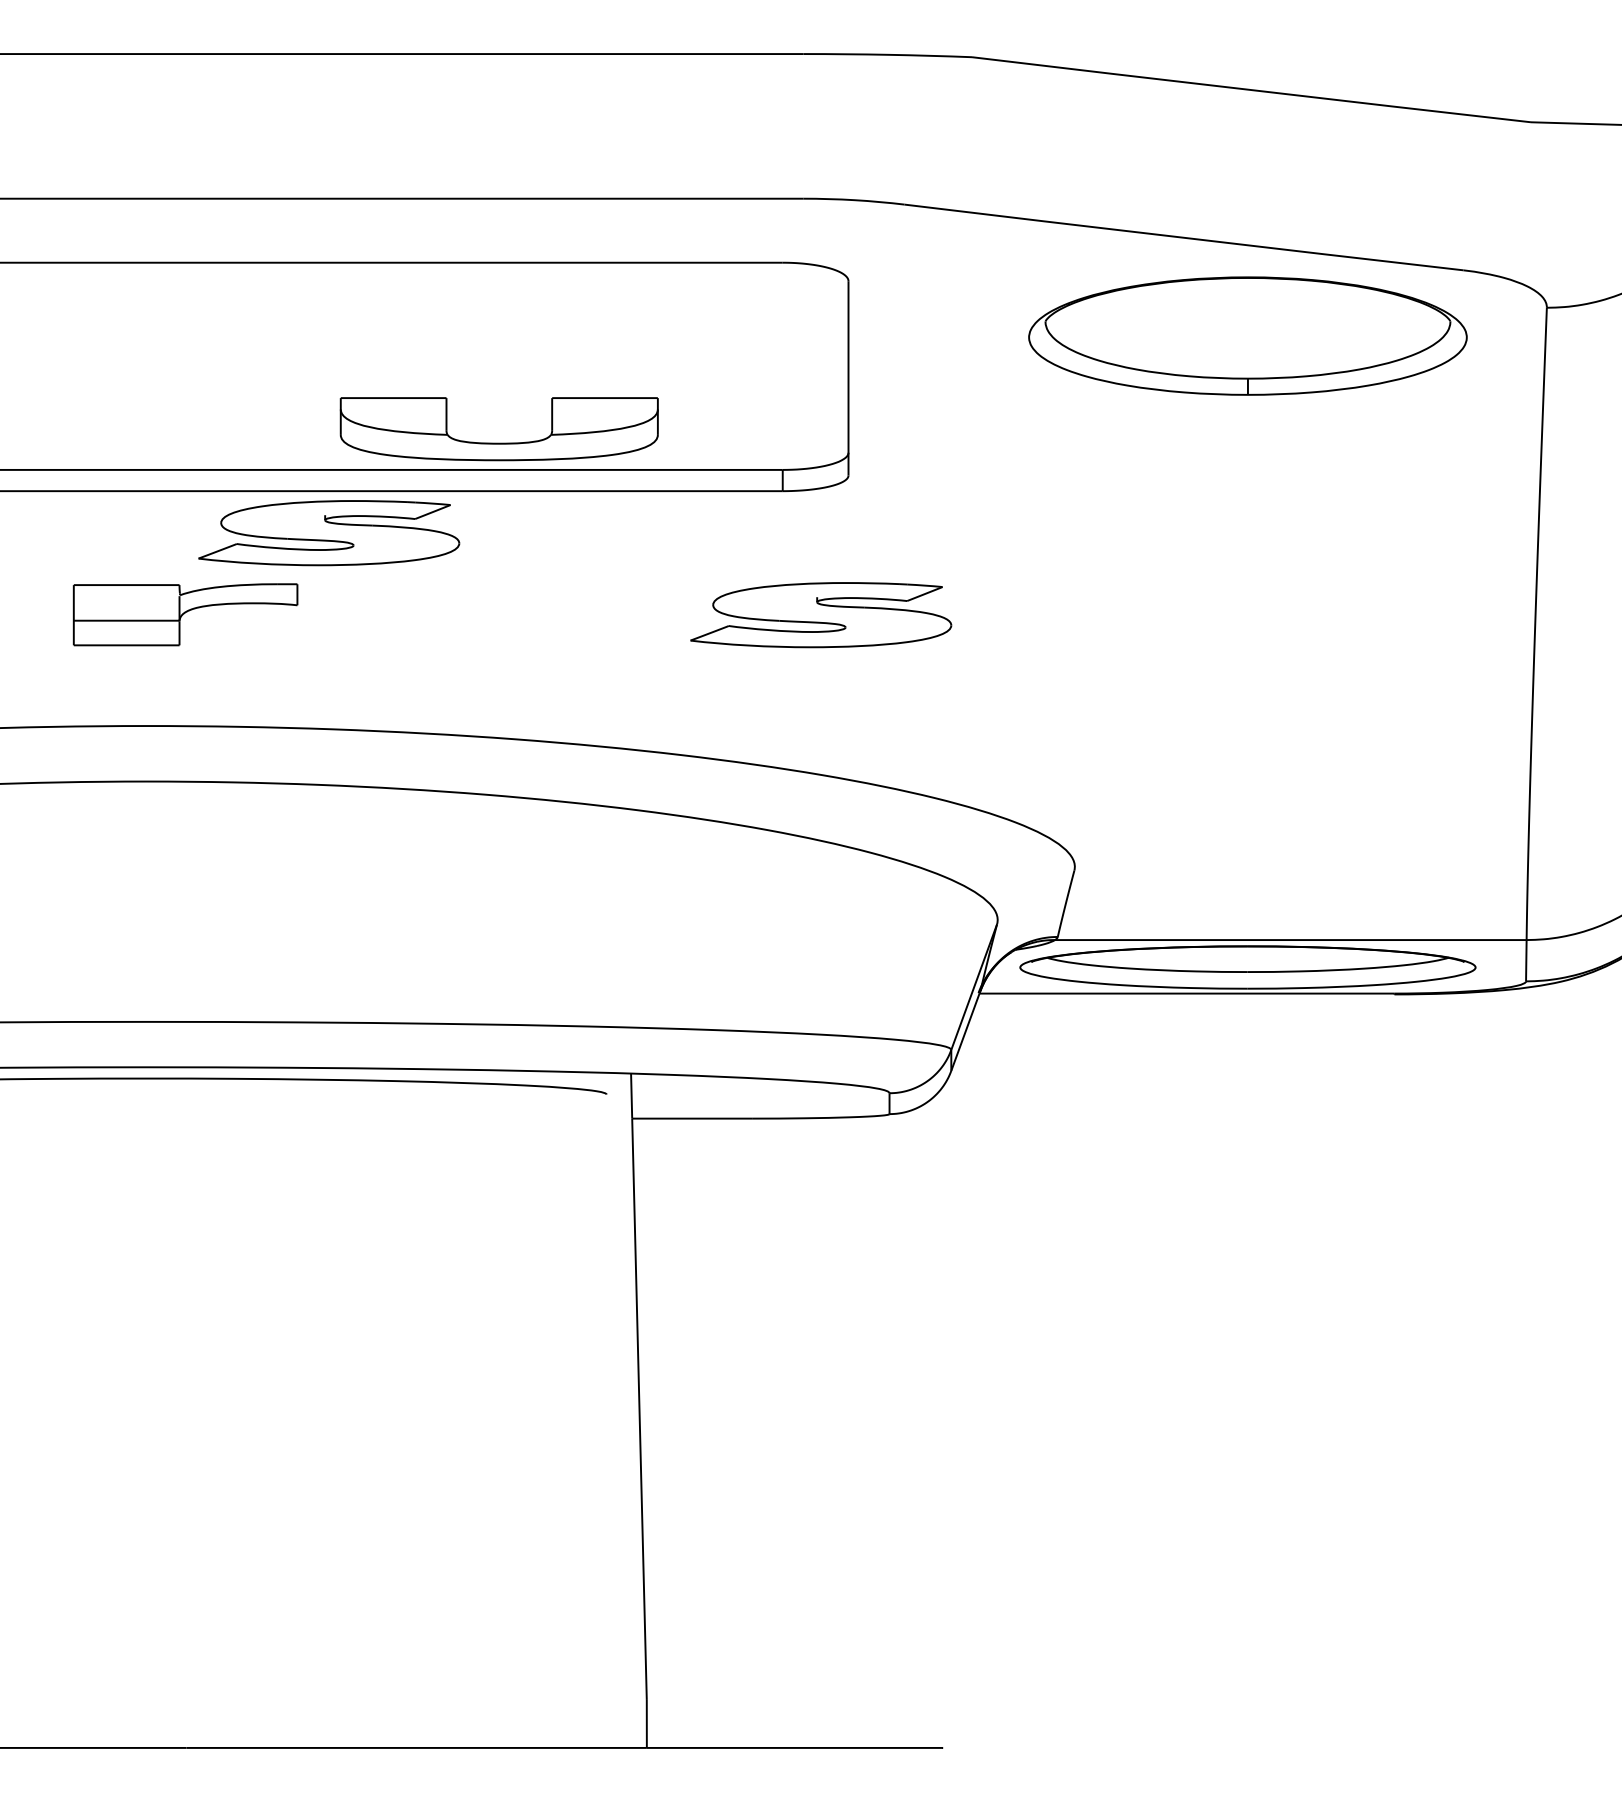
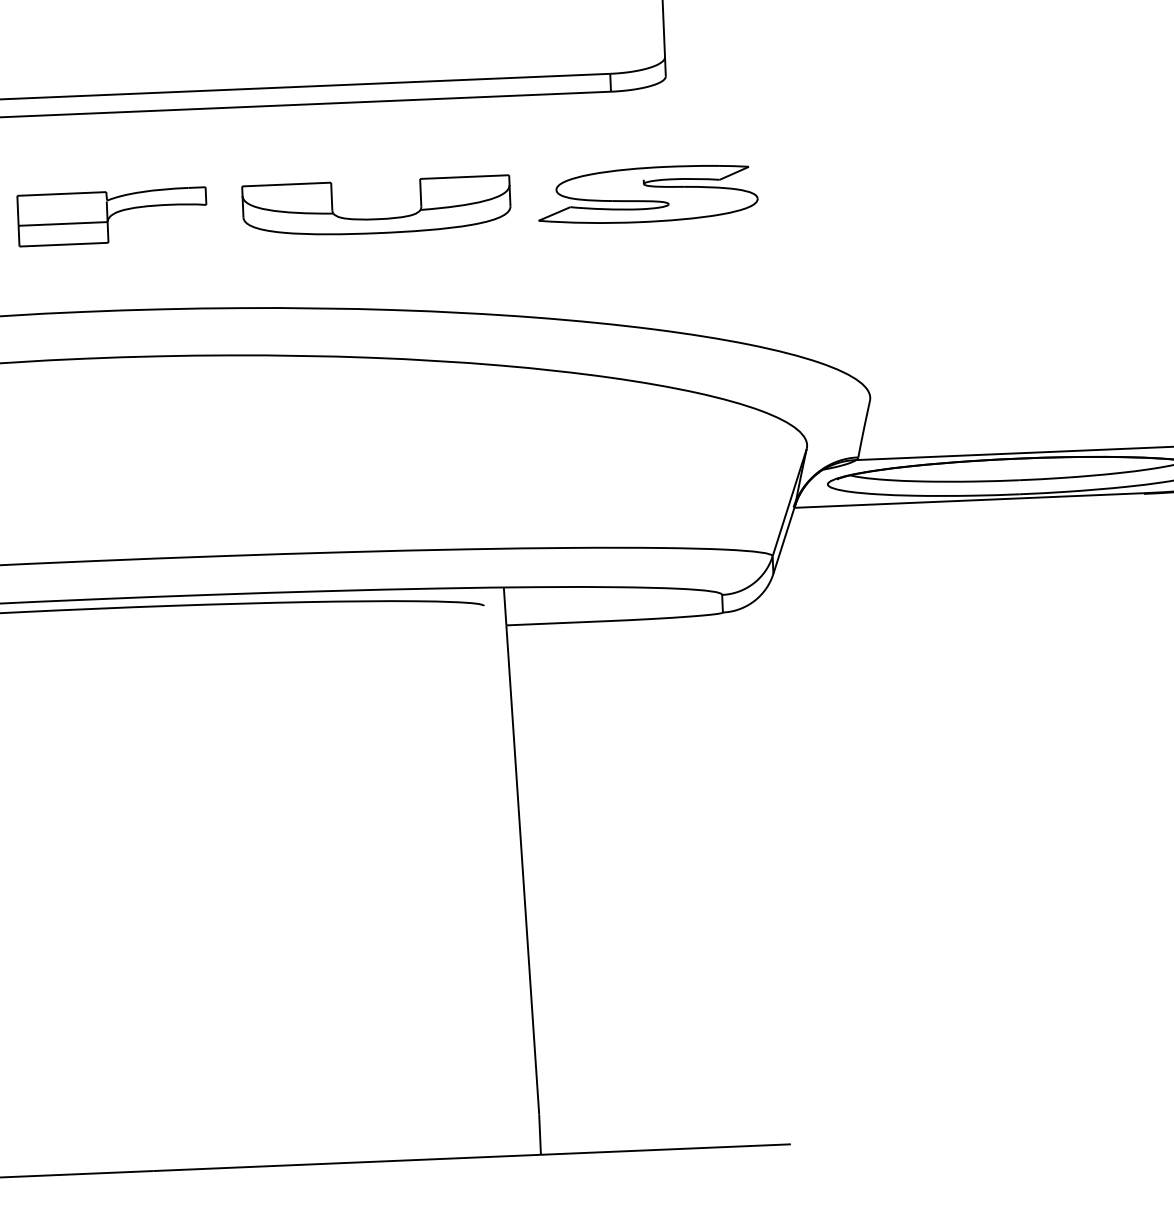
part: (498, 442) -> (376, 218), moved
part: (329, 533) -> (230, 143), removed

